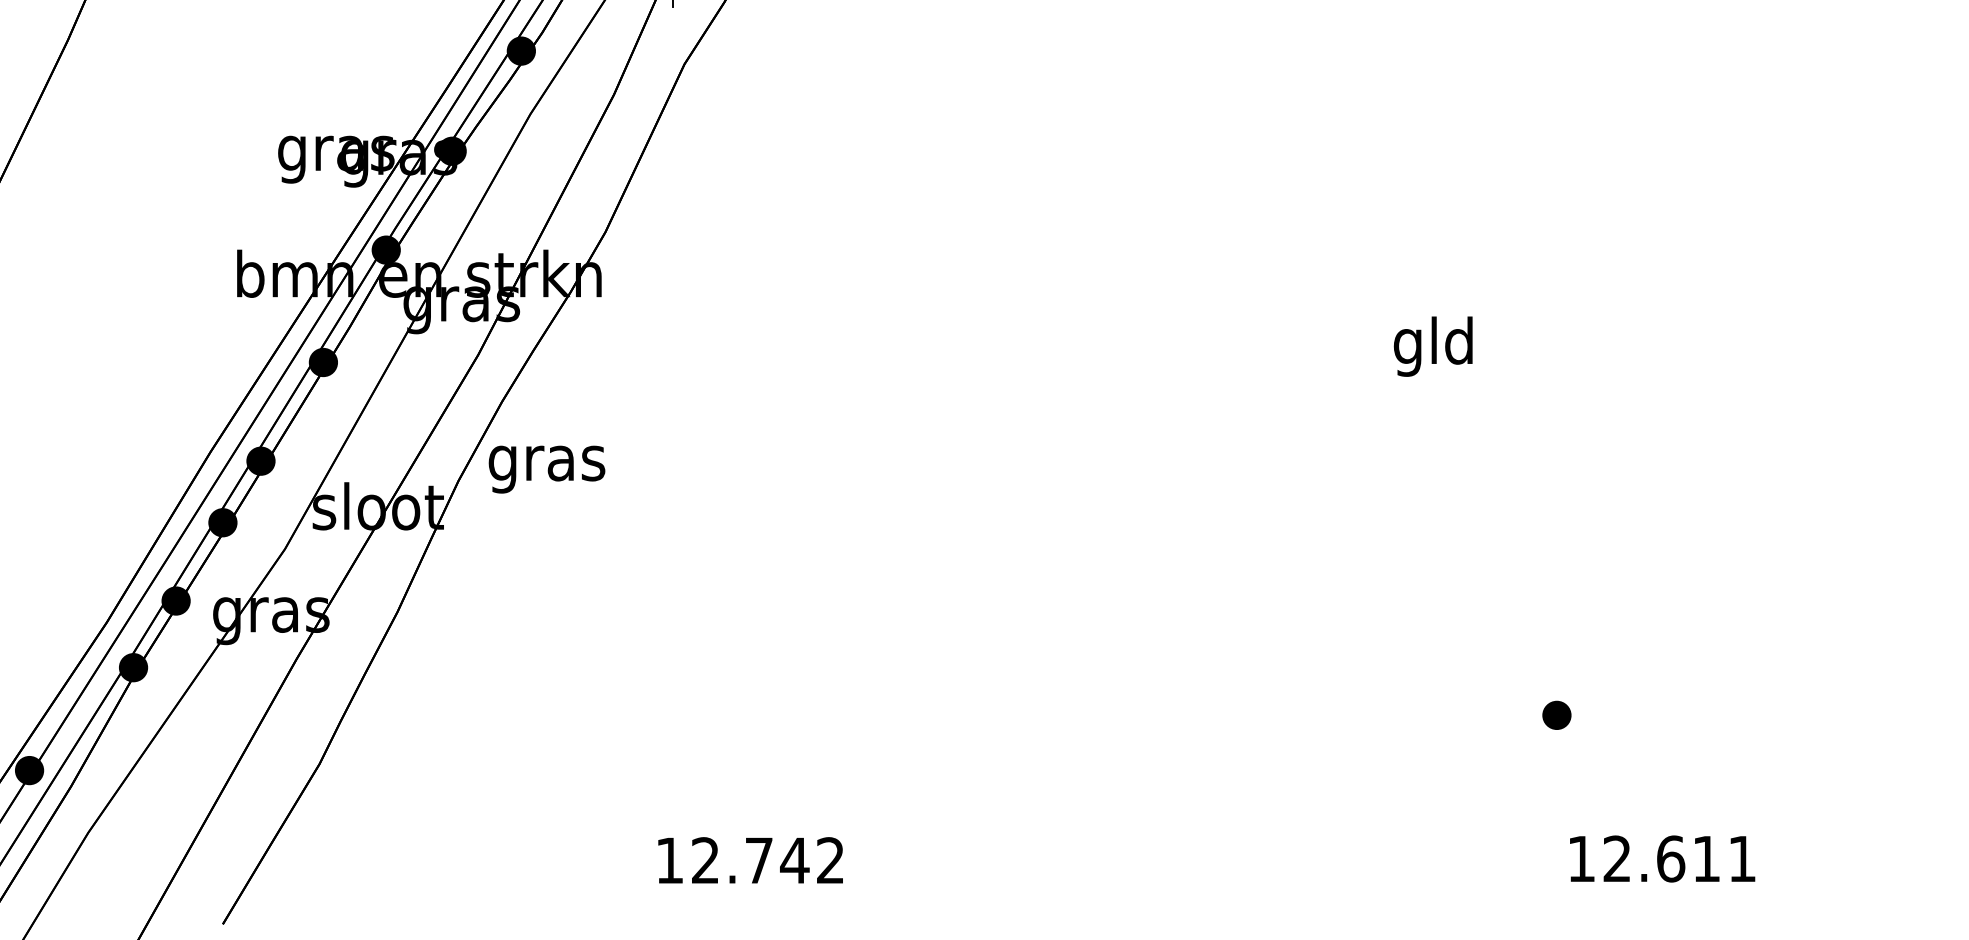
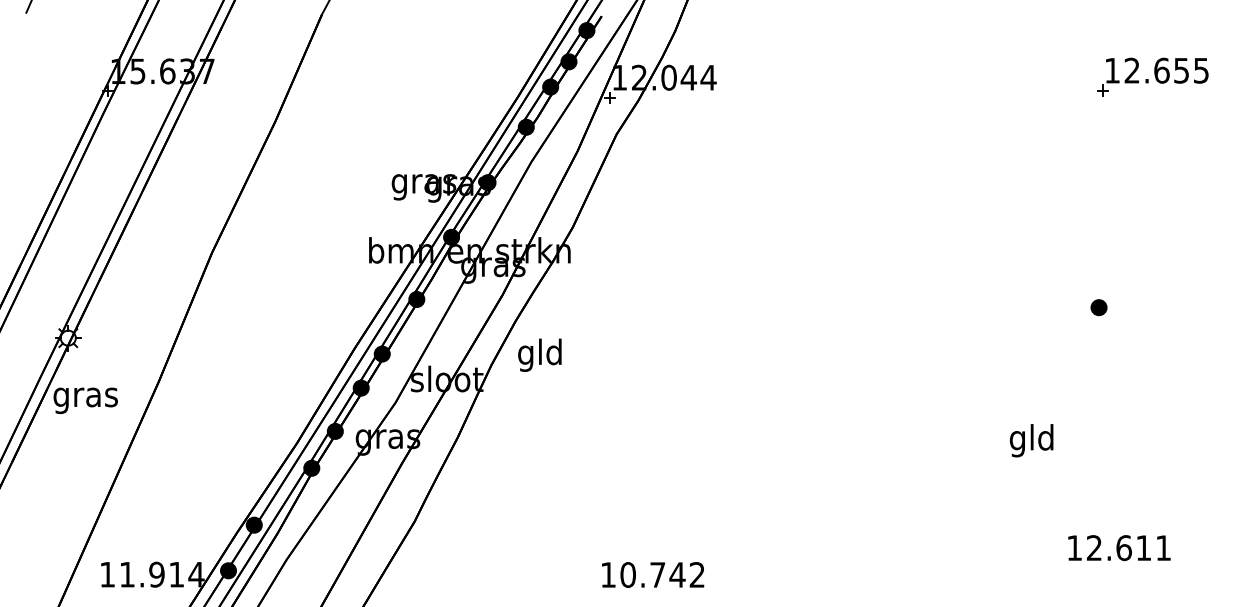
text: (1433, 346) -> (1031, 440), moved
text: (547, 461) -> (540, 354), gras -> gld
part: (1555, 715) -> (1098, 307), moved
text: (704, 859) -> (627, 574), 12.742 -> 10.742
text: (1662, 859) -> (1119, 548), moved

